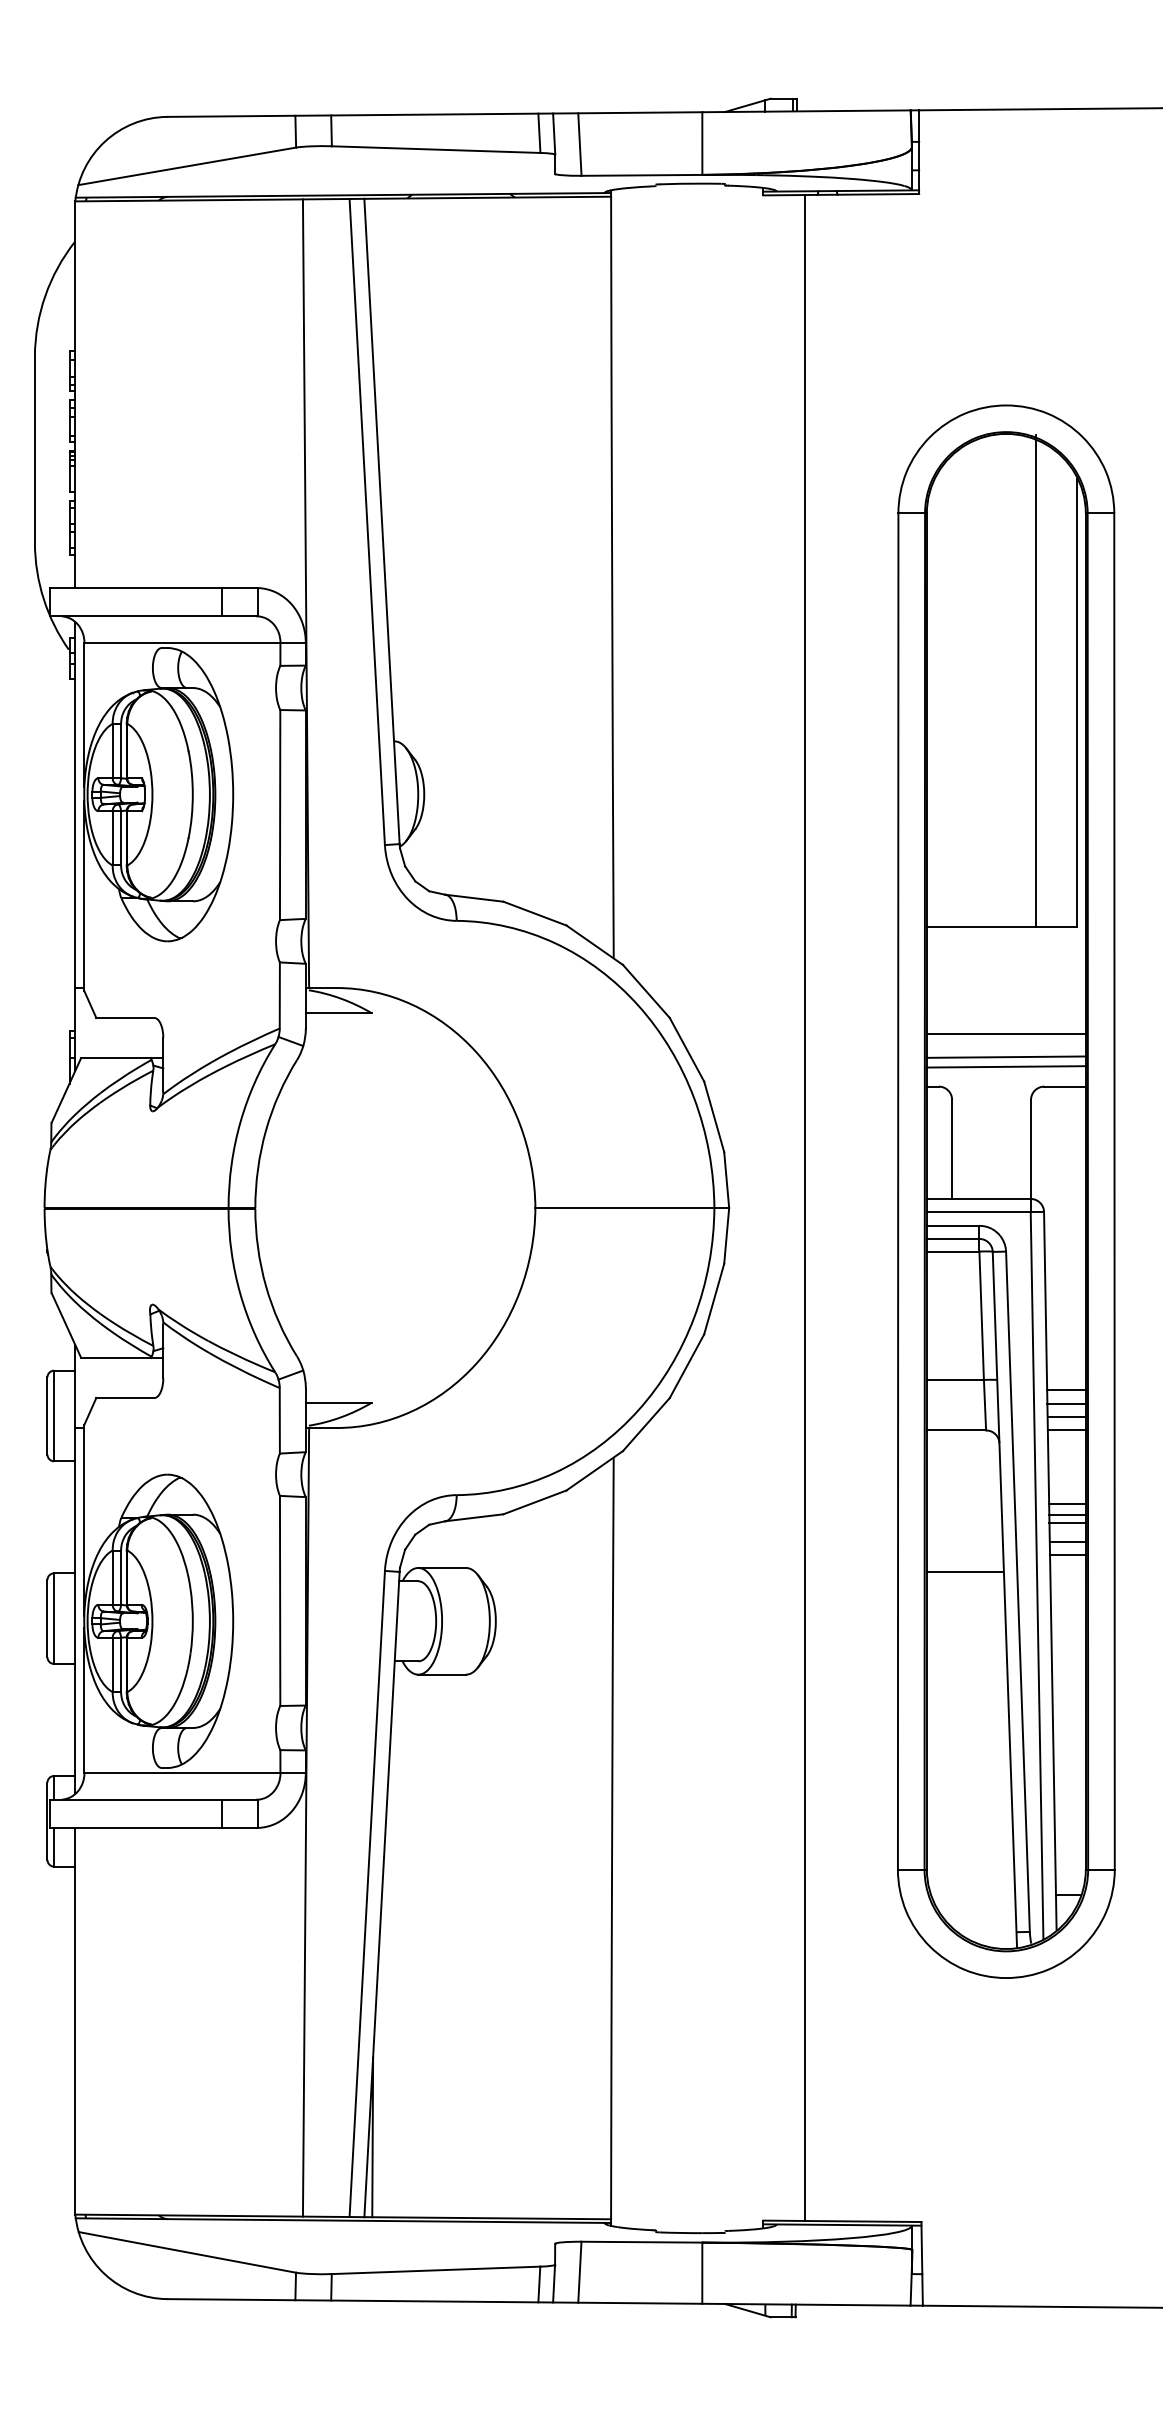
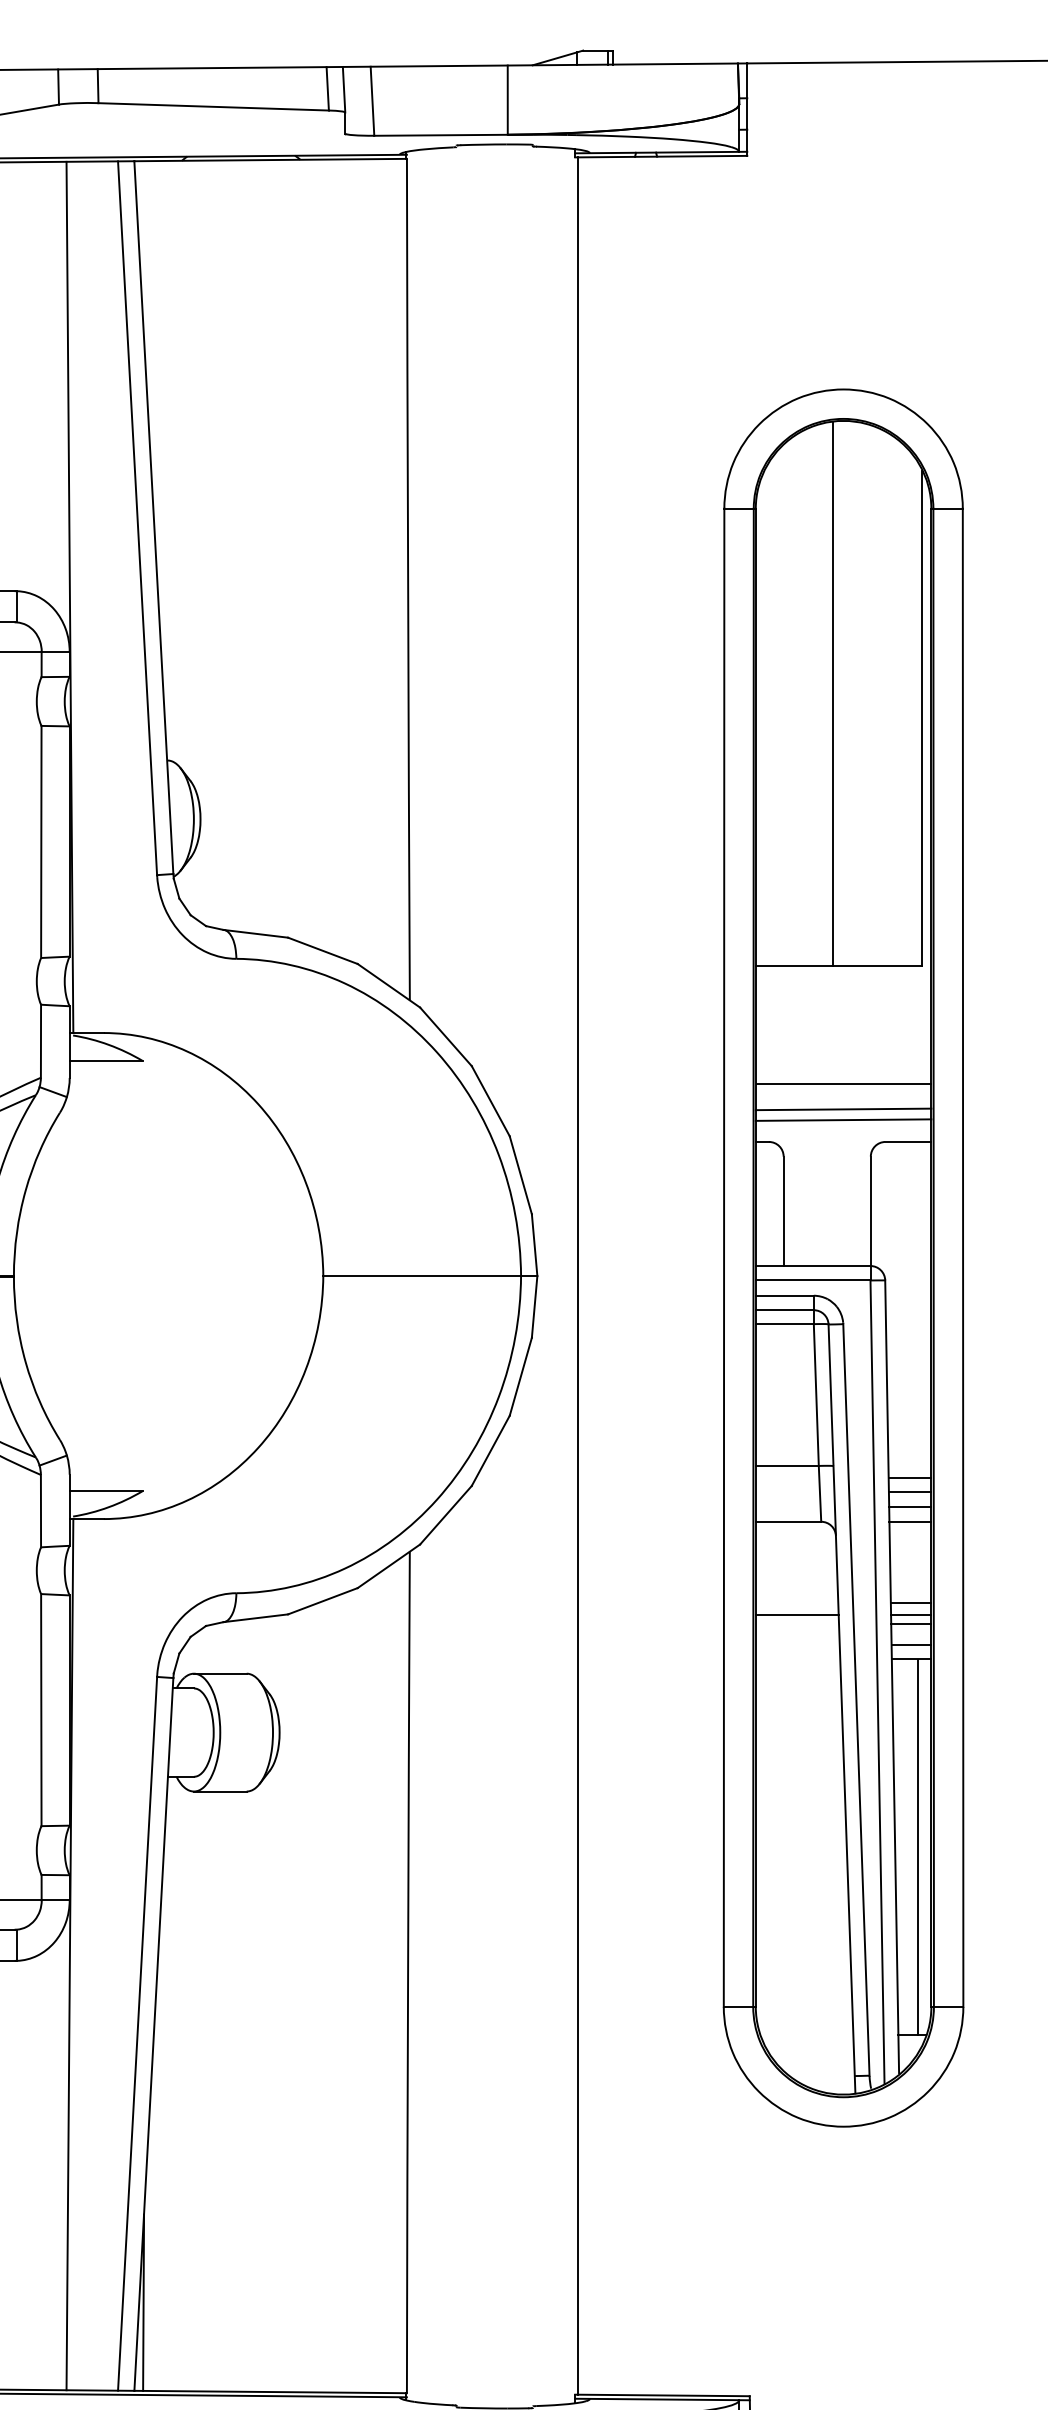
line: (1036, 681) -> (833, 694), moved
line: (805, 1207) -> (578, 1275), moved
line: (963, 1572) -> (796, 1615), moved
line: (1073, 1725) -> (917, 1847), added

